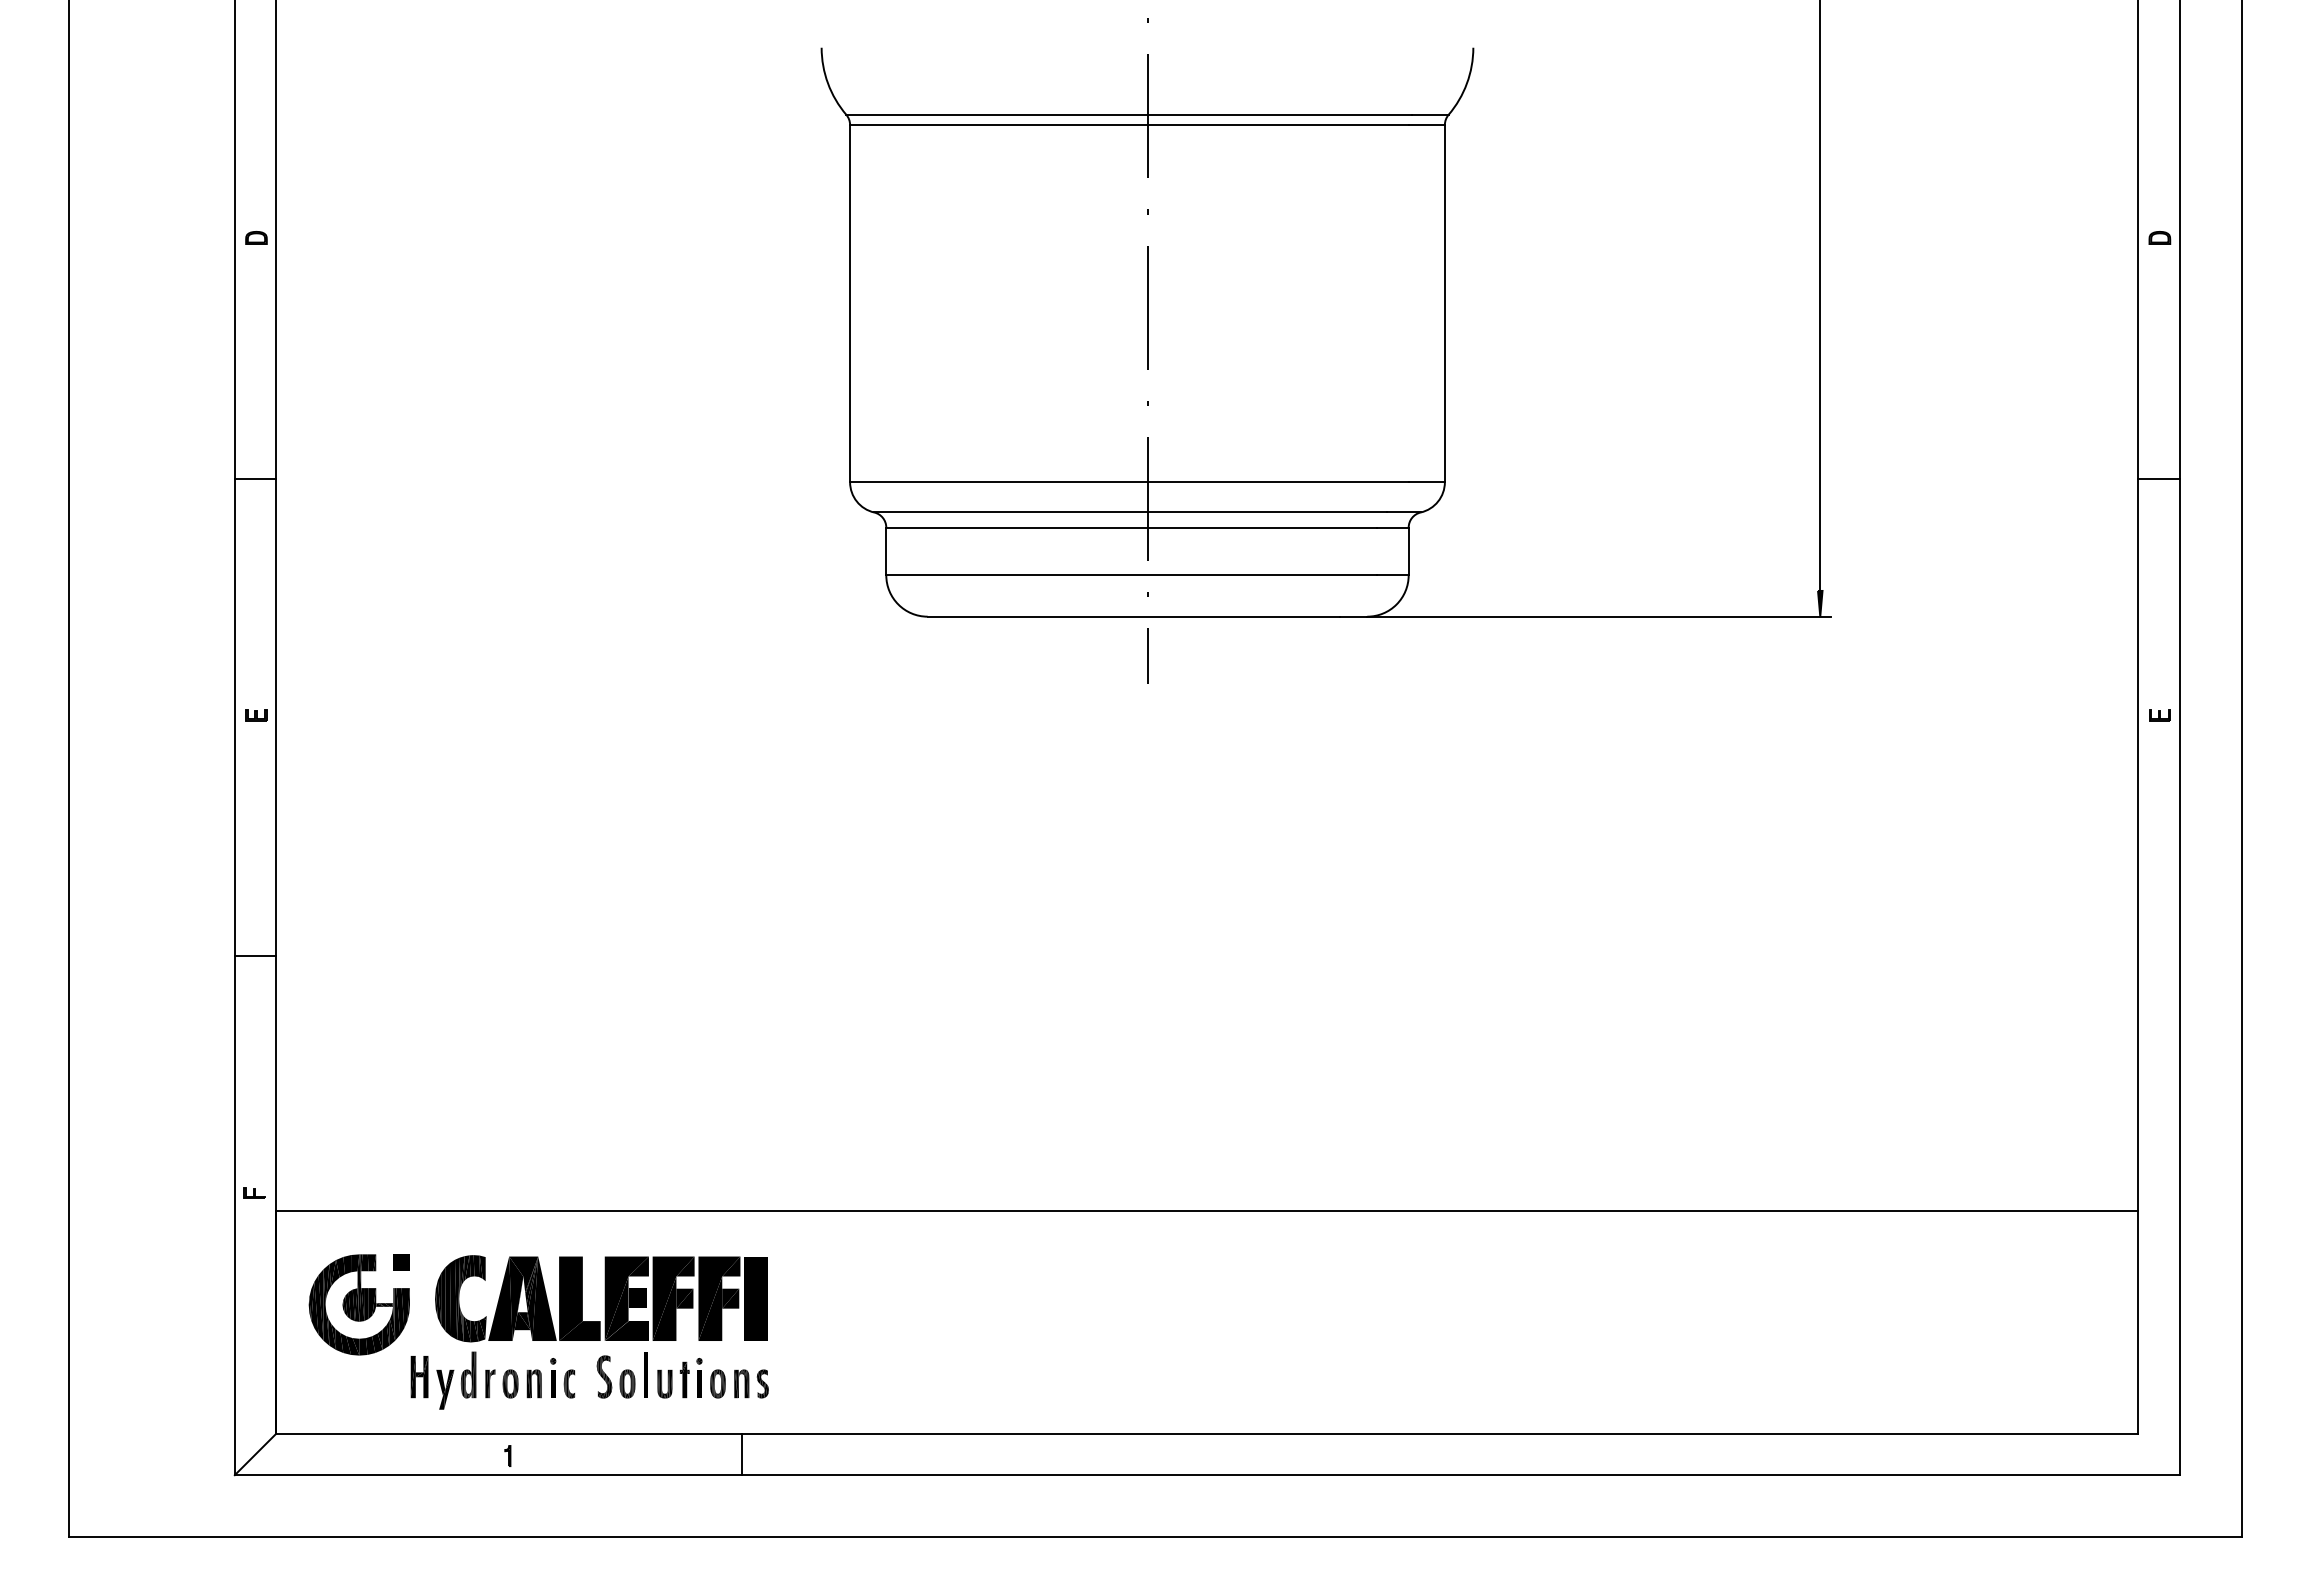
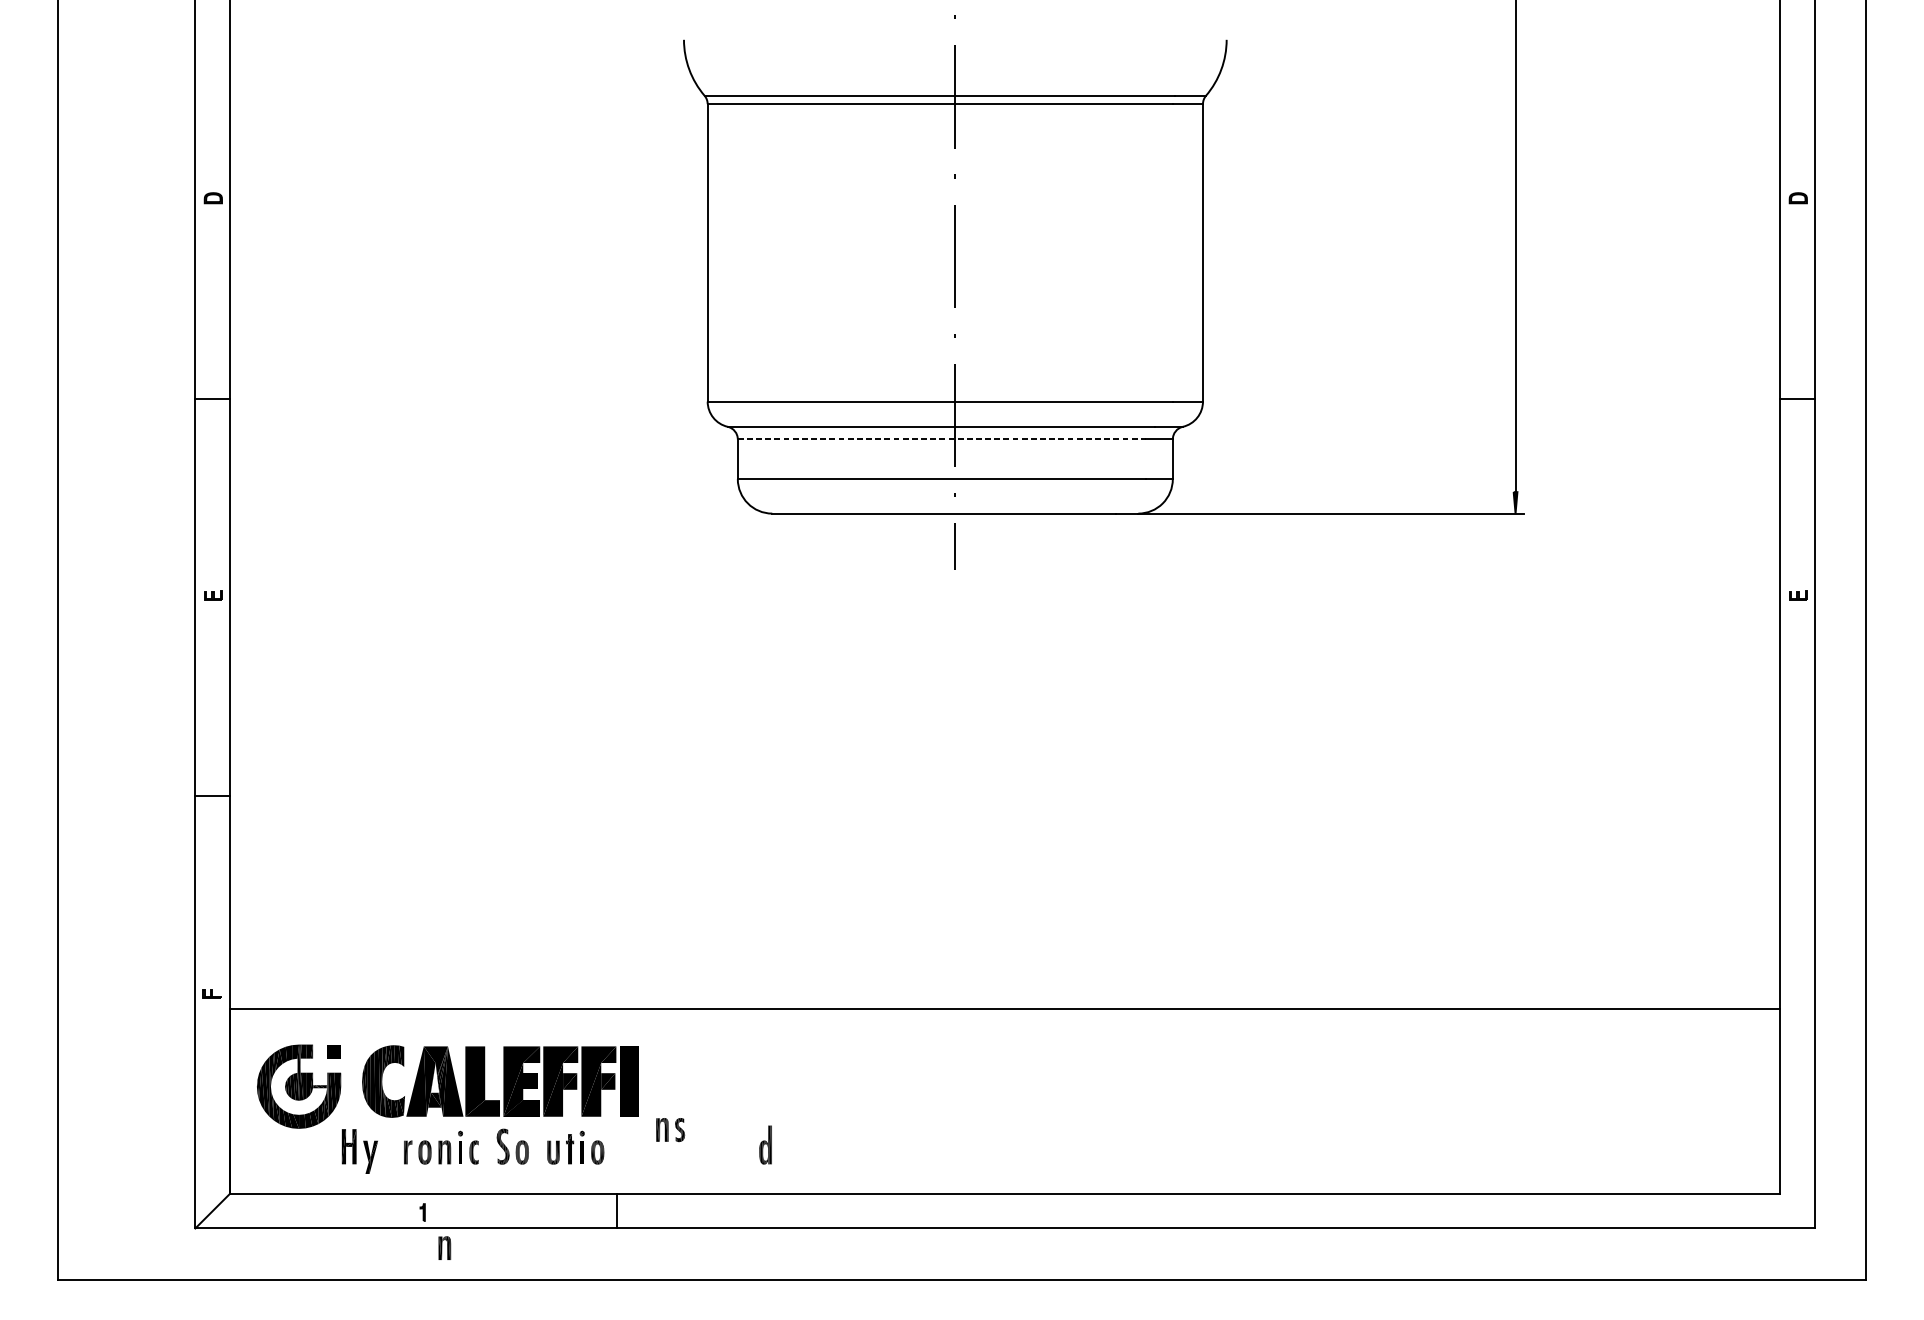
line: (1132, 527) -> (942, 439), solid -> dashed
part: (468, 1374) -> (765, 1144), moved
line: (645, 1374) -> (537, 1144), removed
part: (751, 1383) -> (670, 1129), moved
part: (533, 1498) -> (444, 1247), added

